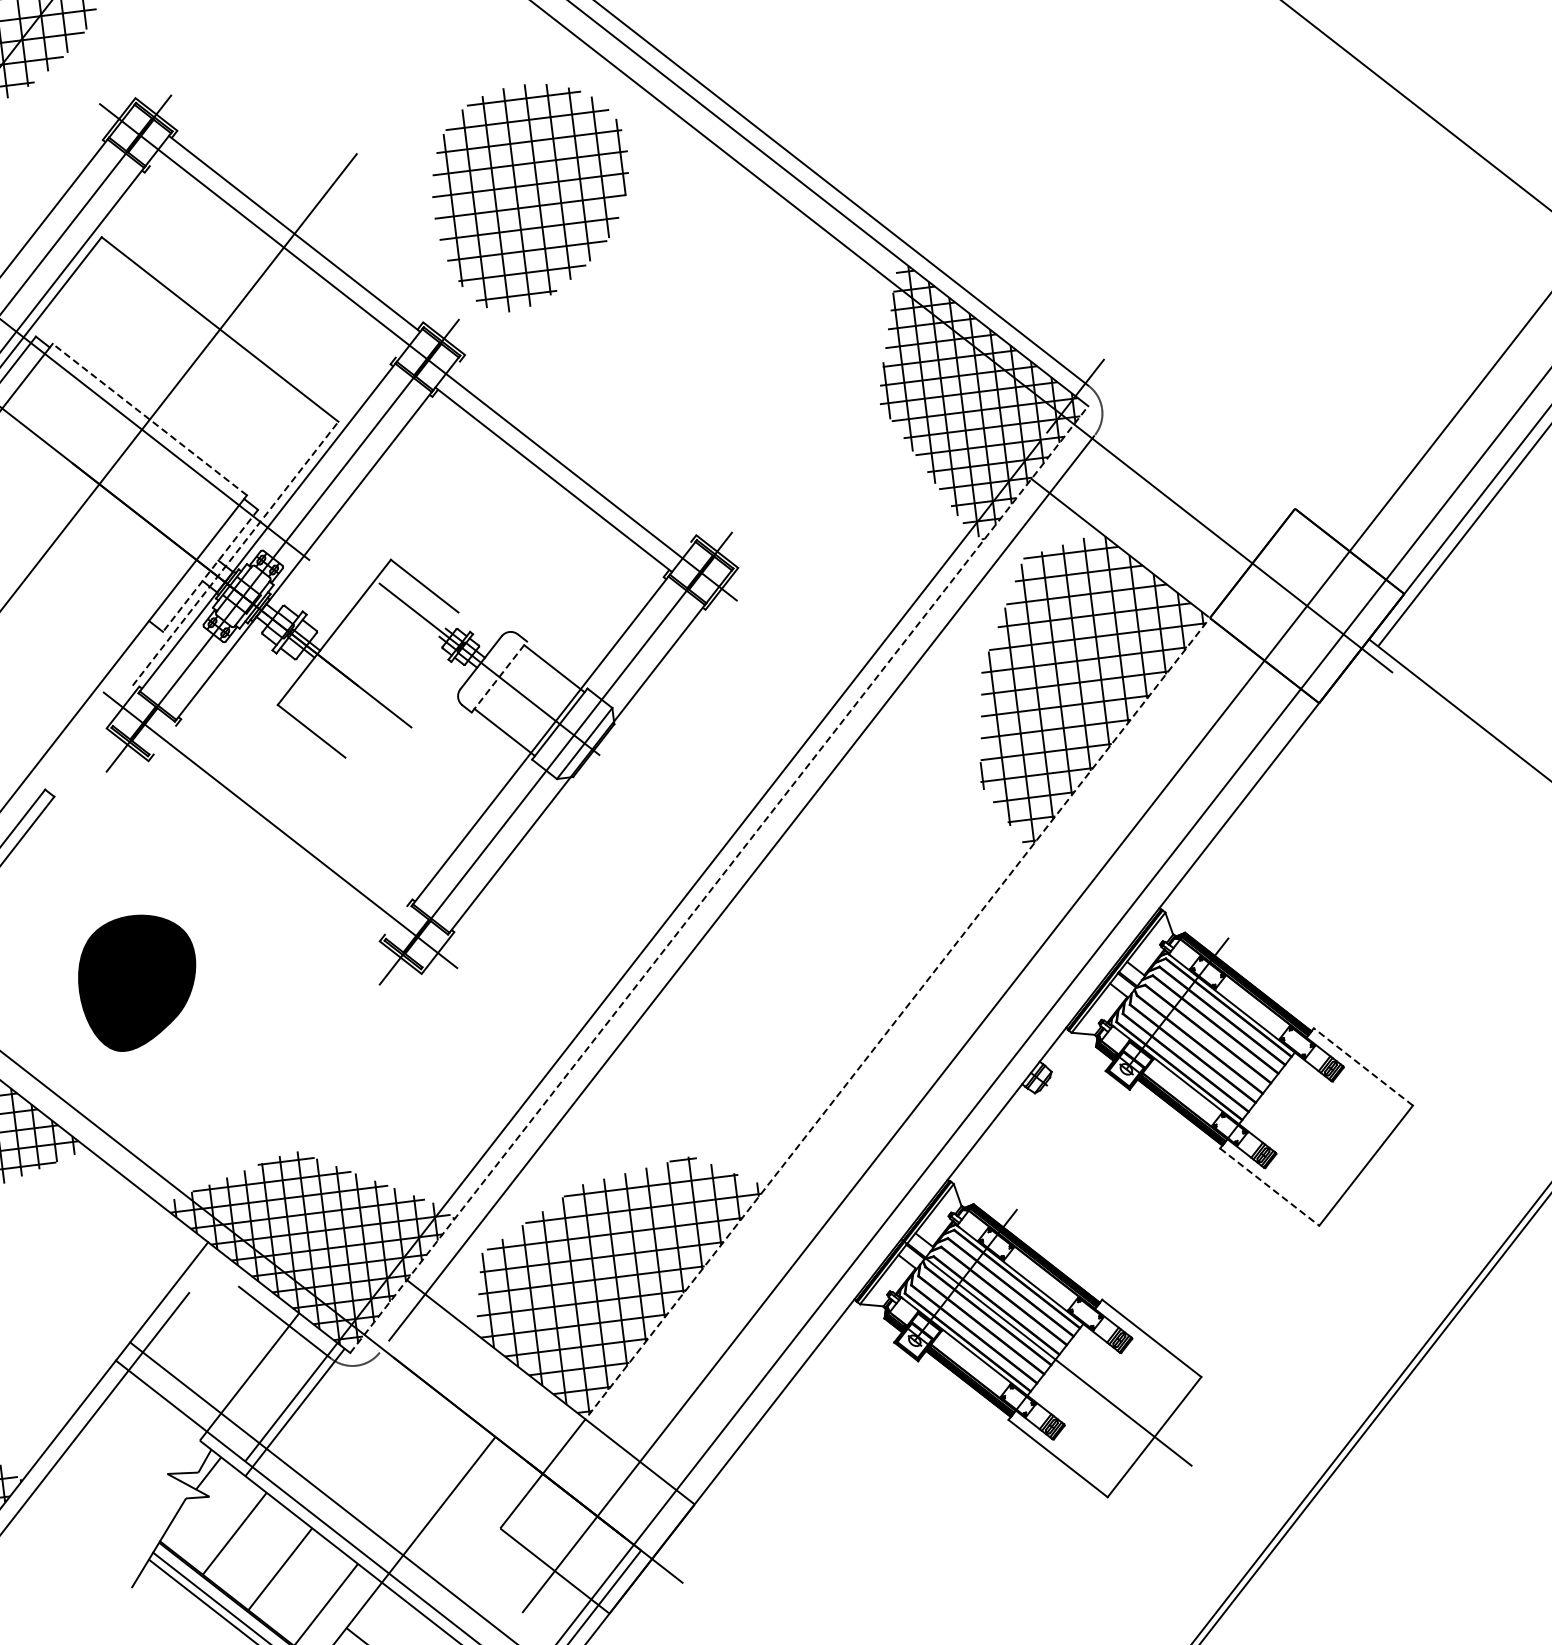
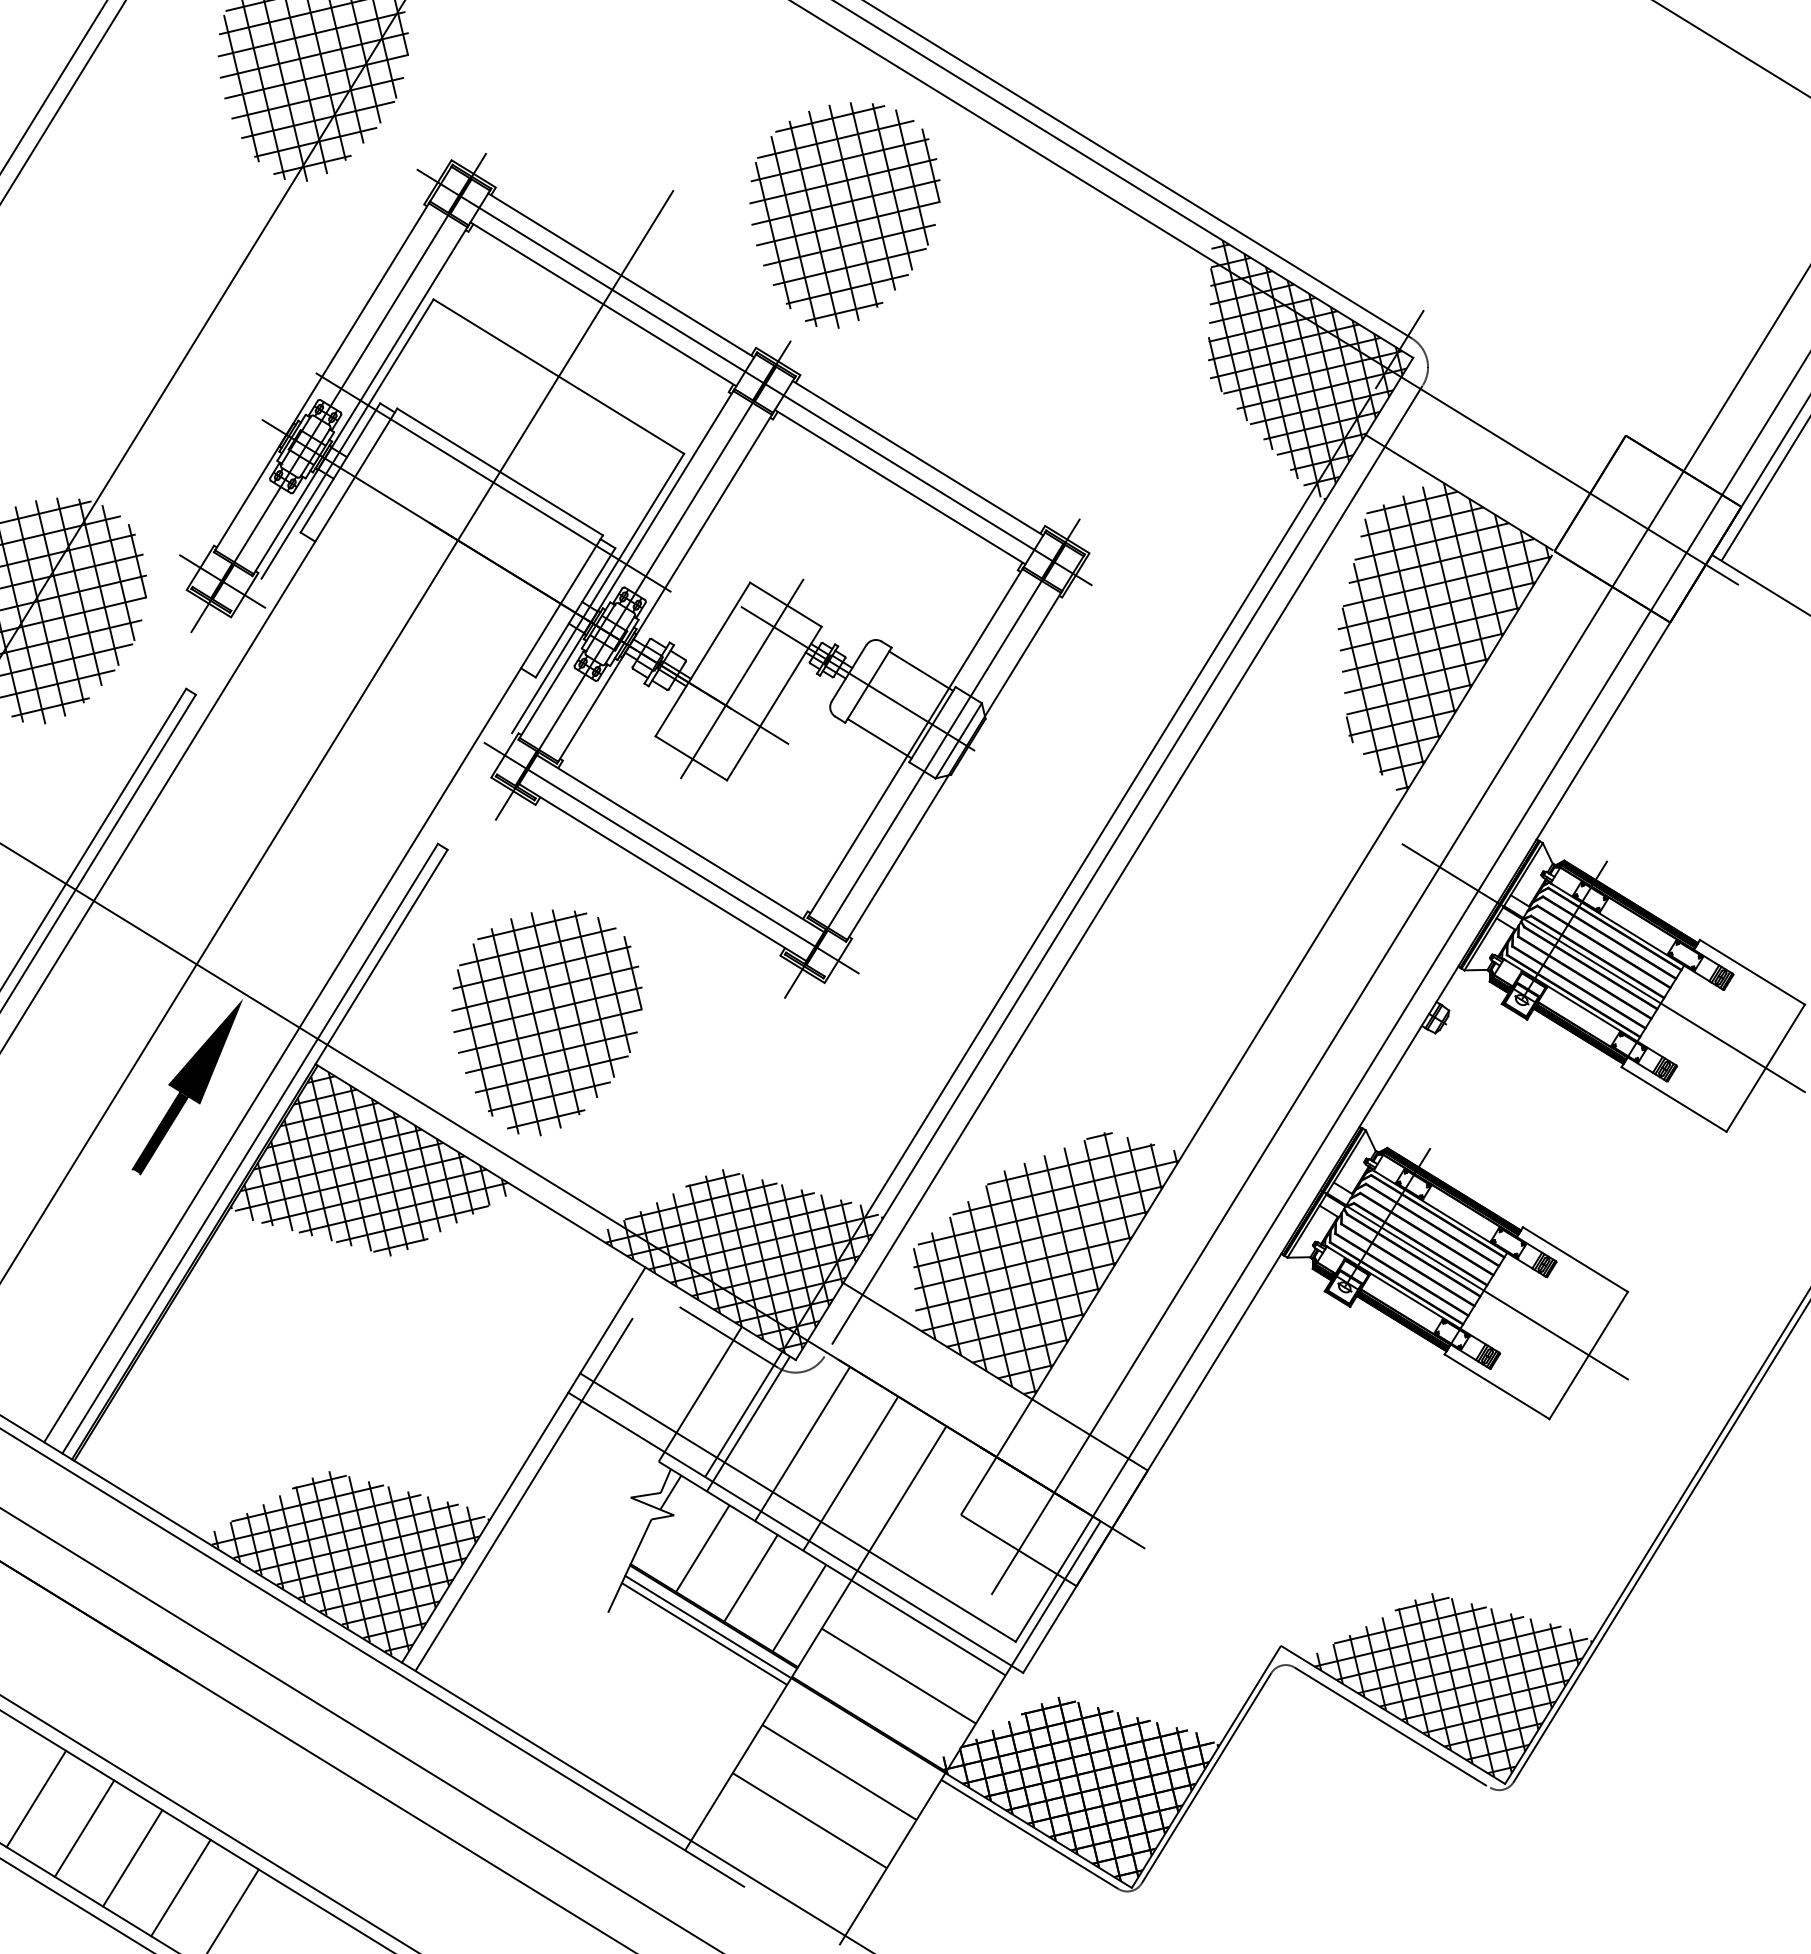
line: (273, 261) -> (603, 304), added
line: (150, 419) -> (500, 471), dashed -> solid
line: (574, 452) -> (917, 458), added
line: (235, 553) -> (598, 593), dashed -> solid
line: (210, 570) -> (575, 612), dashed -> solid
line: (371, 655) -> (741, 678), added
line: (499, 676) -> (868, 684), dashed -> solid
line: (402, 685) -> (774, 703), added
line: (291, 816) -> (680, 843), added
line: (269, 843) -> (662, 872), added
line: (719, 879) -> (1104, 858), dashed -> solid
part: (135, 982) -> (546, 1022), size x1.67
line: (895, 1020) -> (1291, 977), dashed -> solid
line: (1212, 1045) -> (1603, 967), added
line: (1363, 1067) -> (1752, 972), dashed -> solid
line: (1270, 1187) -> (1674, 1099), dashed -> solid
line: (347, 1438) -> (802, 1443), added
line: (392, 1474) -> (850, 1473), added

